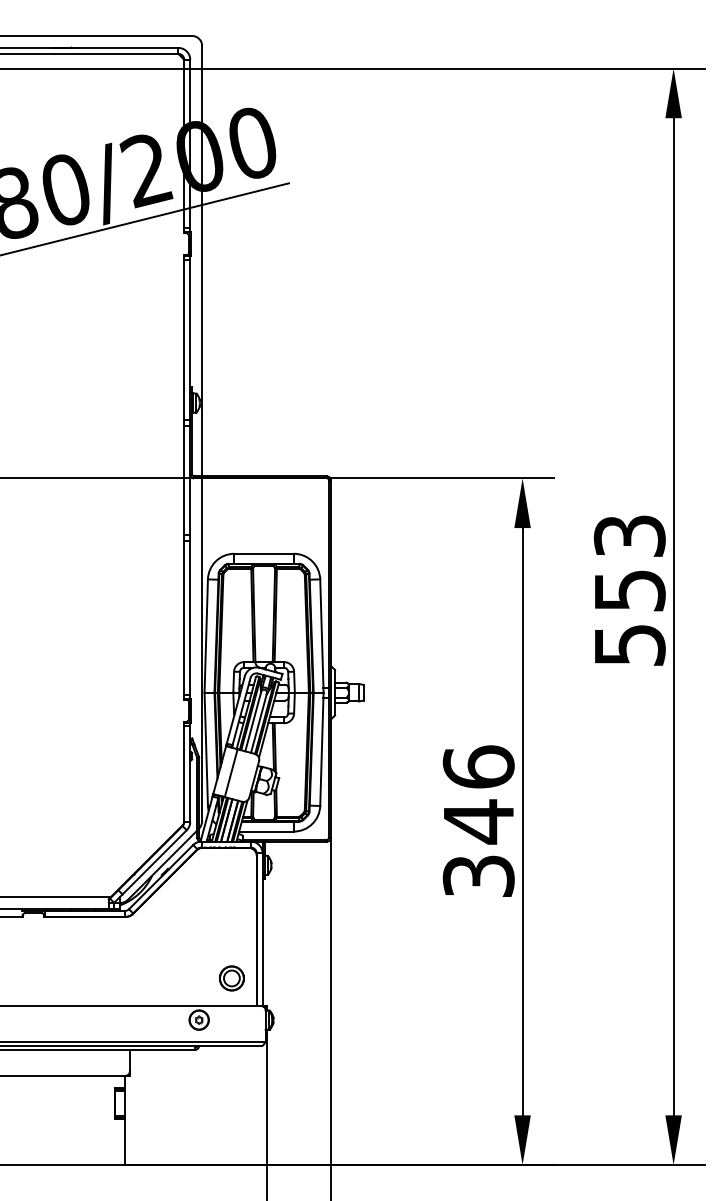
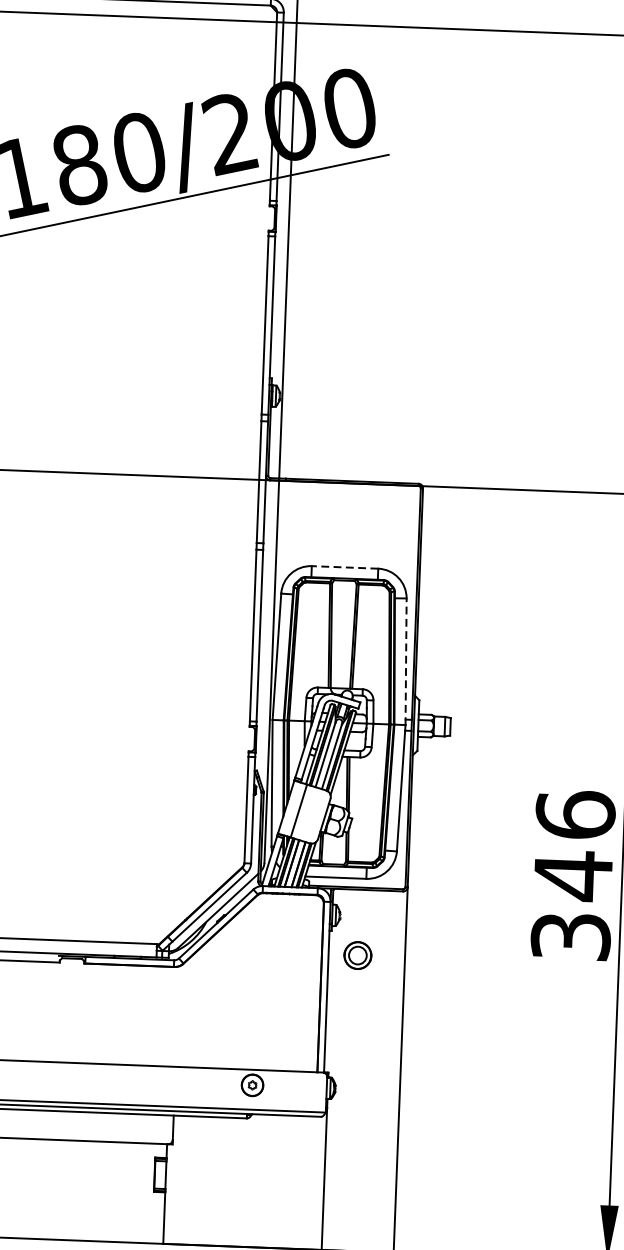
line: (264, 553) -> (345, 567), solid -> dashed
line: (321, 636) -> (405, 662), solid -> dashed
part: (231, 978) -> (357, 955), moved

